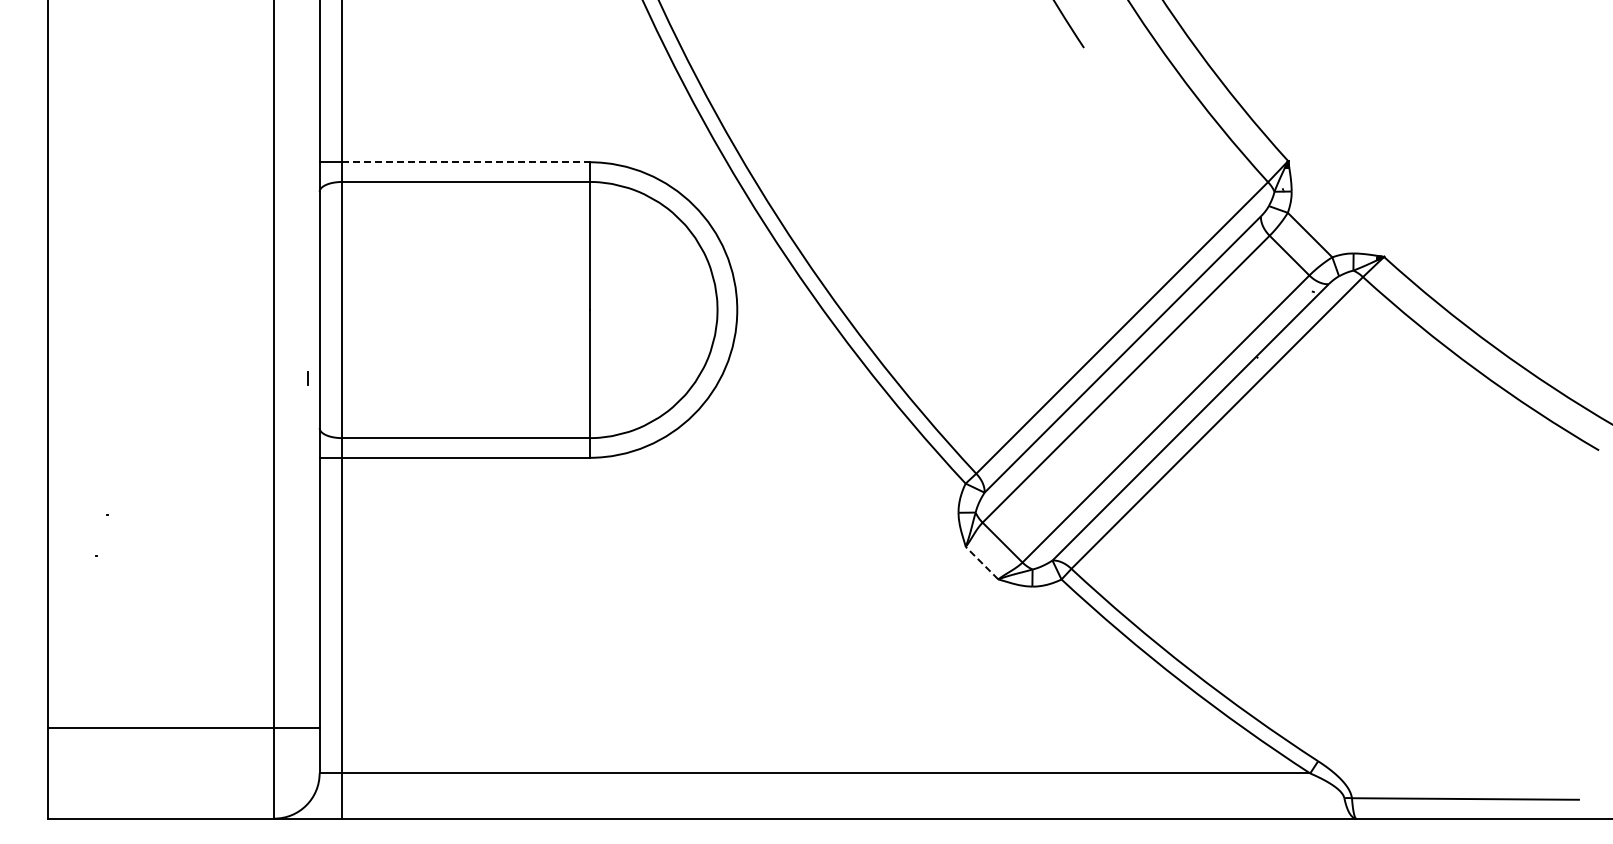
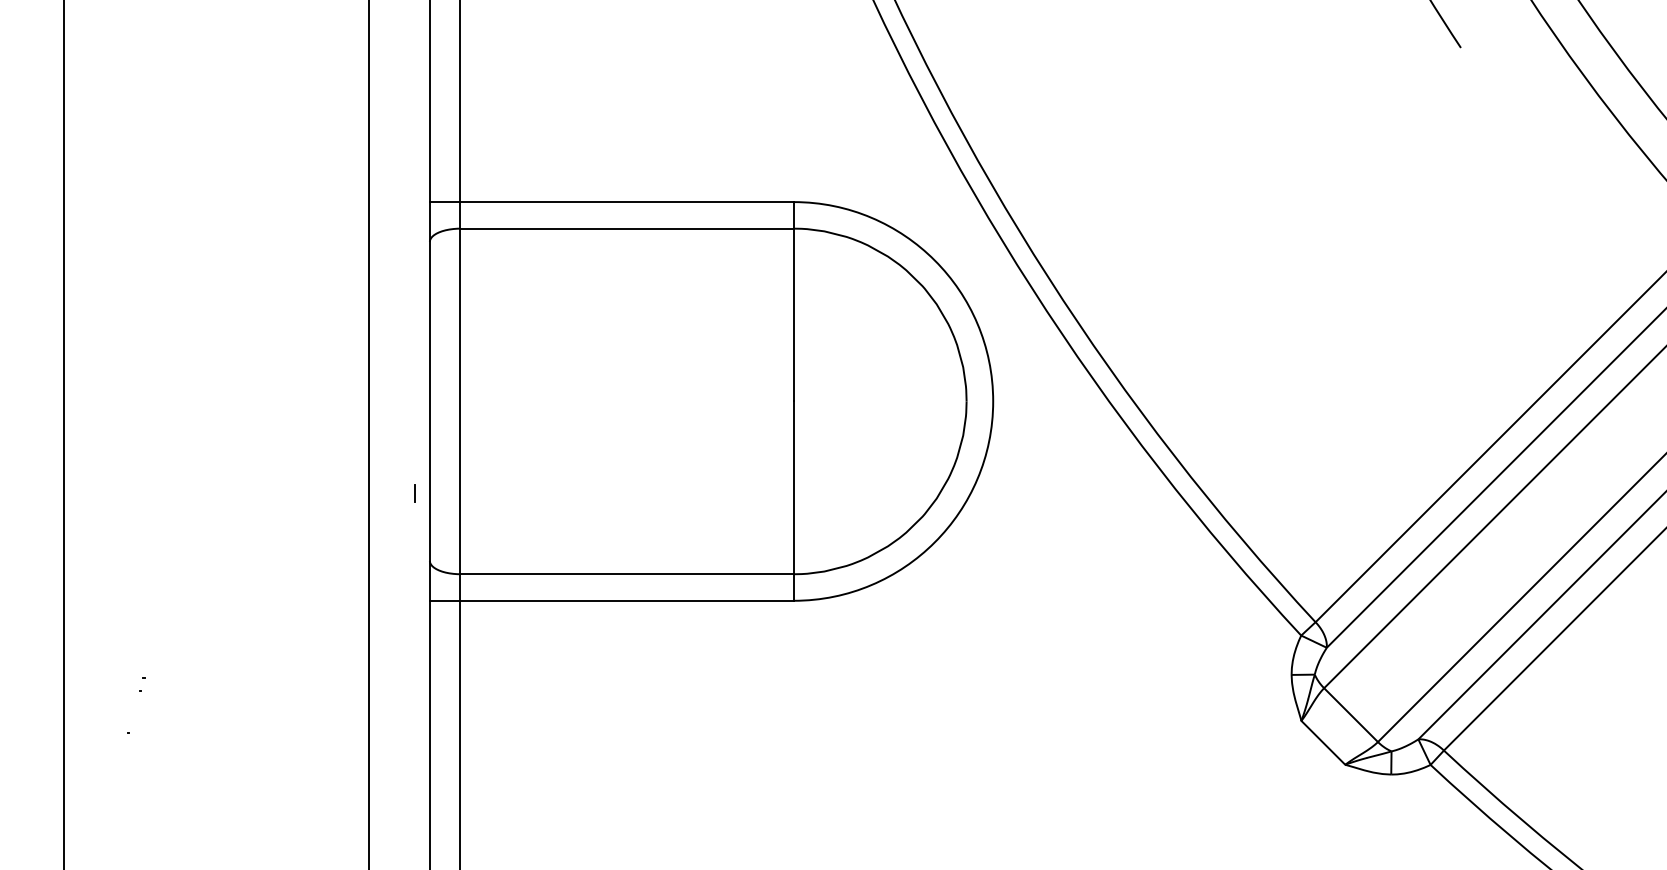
line: (465, 162) -> (626, 202), dashed -> solid
line: (981, 562) -> (1322, 741), dashed -> solid

